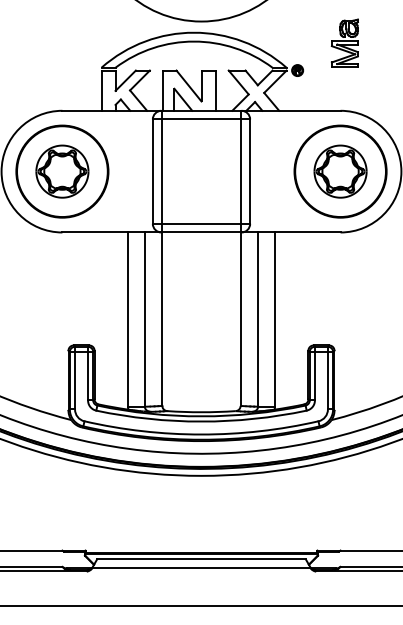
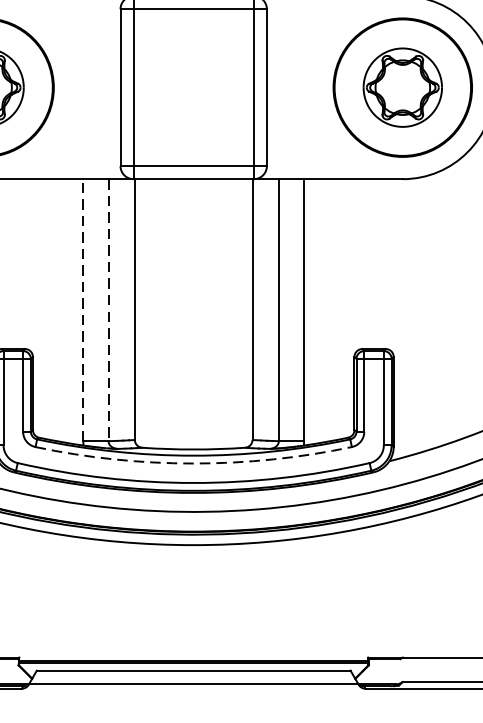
line: (128, 319) -> (83, 310), solid -> dashed
line: (144, 320) -> (108, 311), solid -> dashed
arc: (201, 421) -> (193, 463), solid -> dashed

